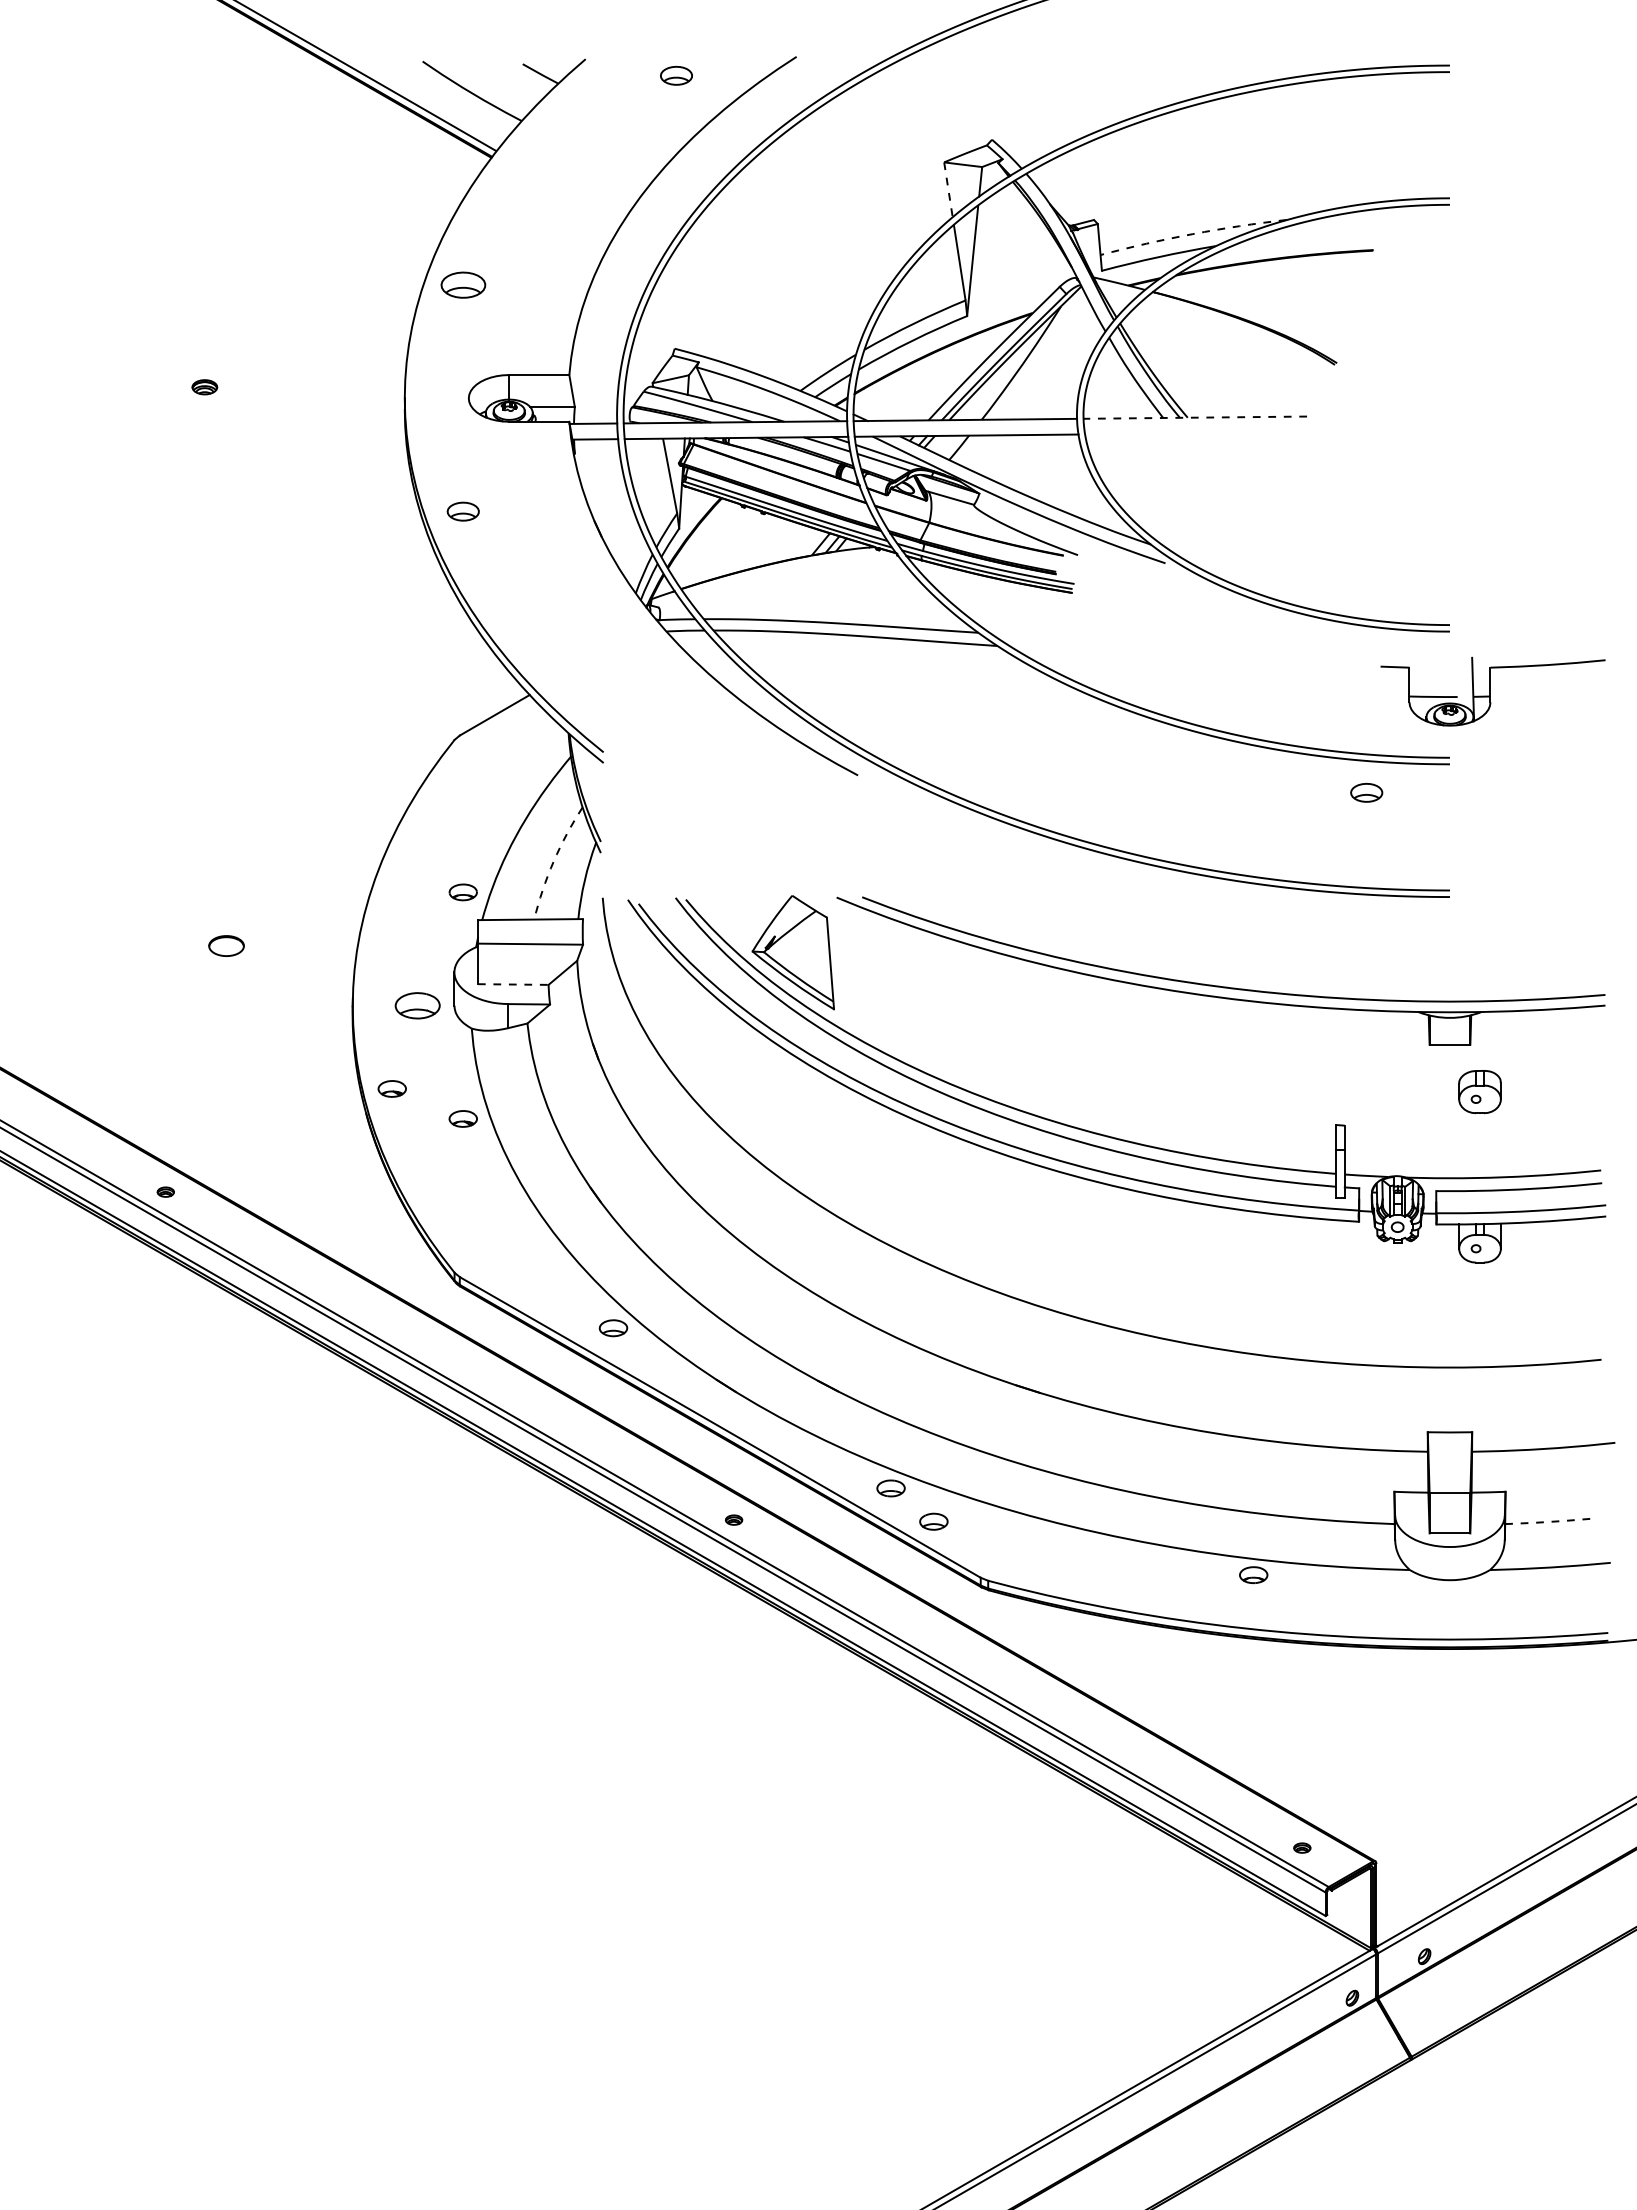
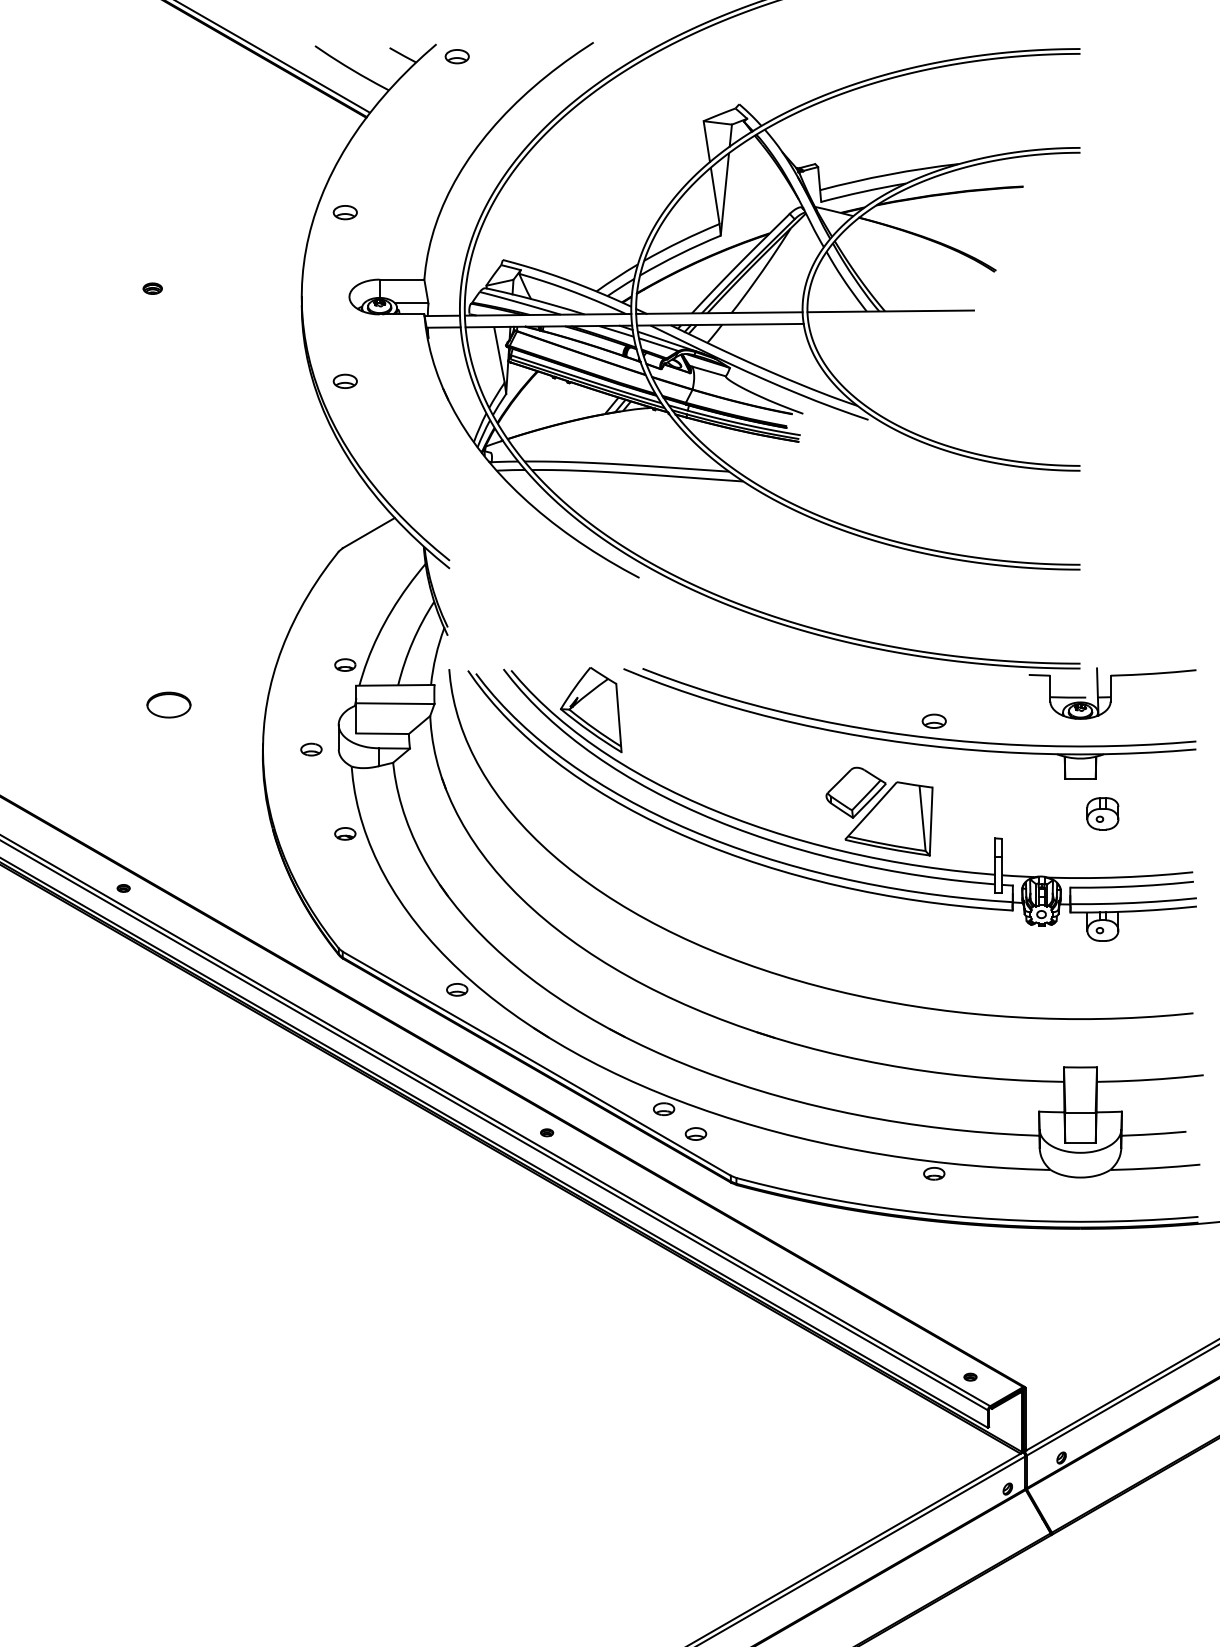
part: (676, 75) -> (457, 56), moved
line: (948, 189) -> (706, 141), dashed -> solid
arc: (1192, 234) -> (888, 174), dashed -> solid
part: (462, 284) -> (344, 212), size x0.71
line: (1195, 417) -> (890, 311), dashed -> solid
part: (1492, 691) -> (1112, 693), moved
part: (1366, 792) -> (934, 721), moved
arc: (553, 861) -> (412, 642), dashed -> solid
part: (226, 945) -> (168, 704), size x1.67
line: (513, 984) -> (382, 733), dashed -> solid
part: (417, 1005) -> (311, 749), size x0.62
part: (391, 1088) -> (291, 811), removed
part: (1180, 1088) -> (879, 811), added
line: (1548, 1521) -> (1153, 1133), dashed -> solid

